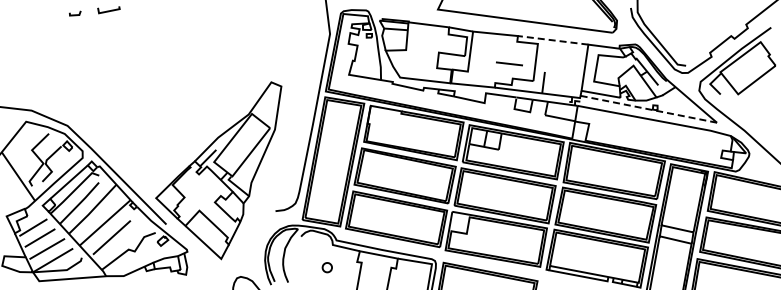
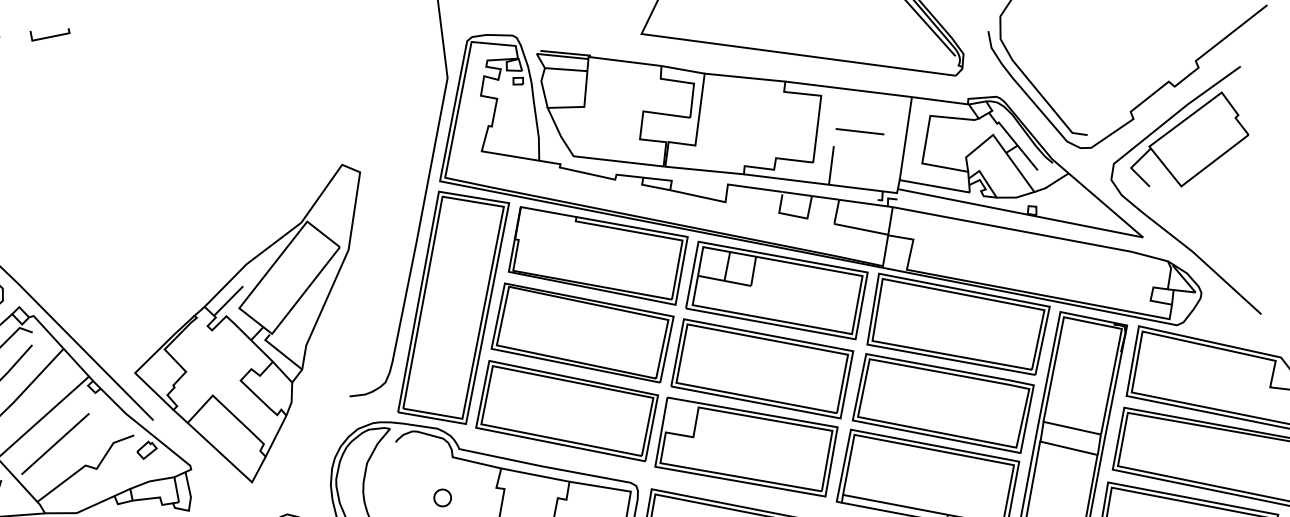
line: (552, 40) -> (847, 89), dashed -> solid
line: (509, 63) -> (860, 130), moved
line: (648, 109) -> (1020, 213), dashed -> solid

